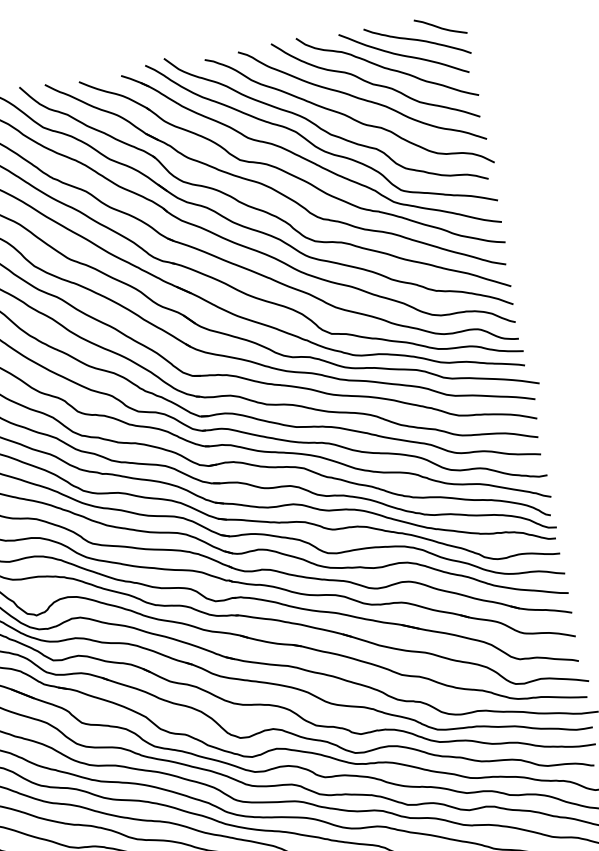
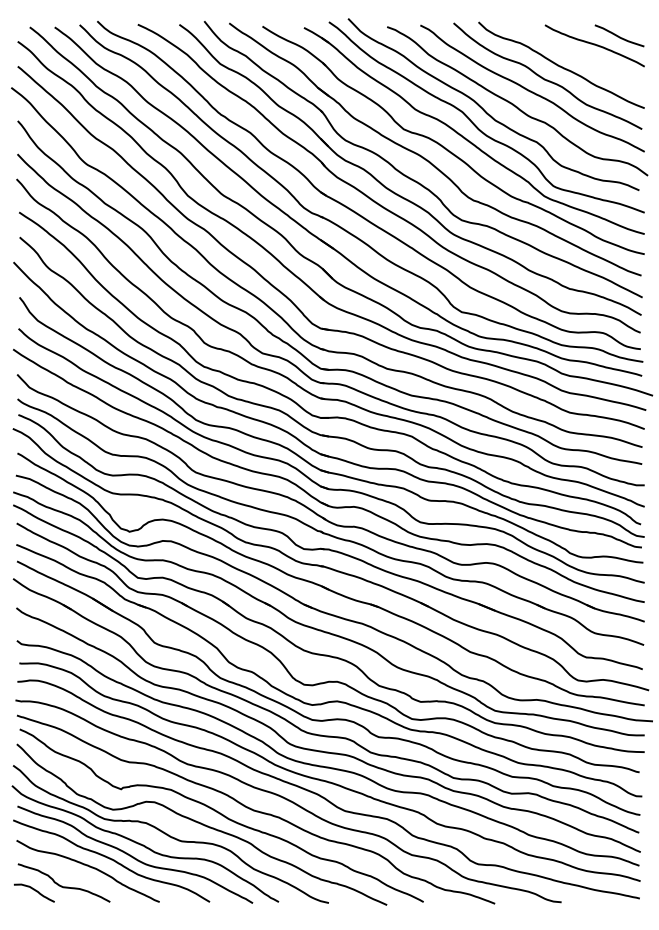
curve: (403, 54) -> (579, 56), removed

